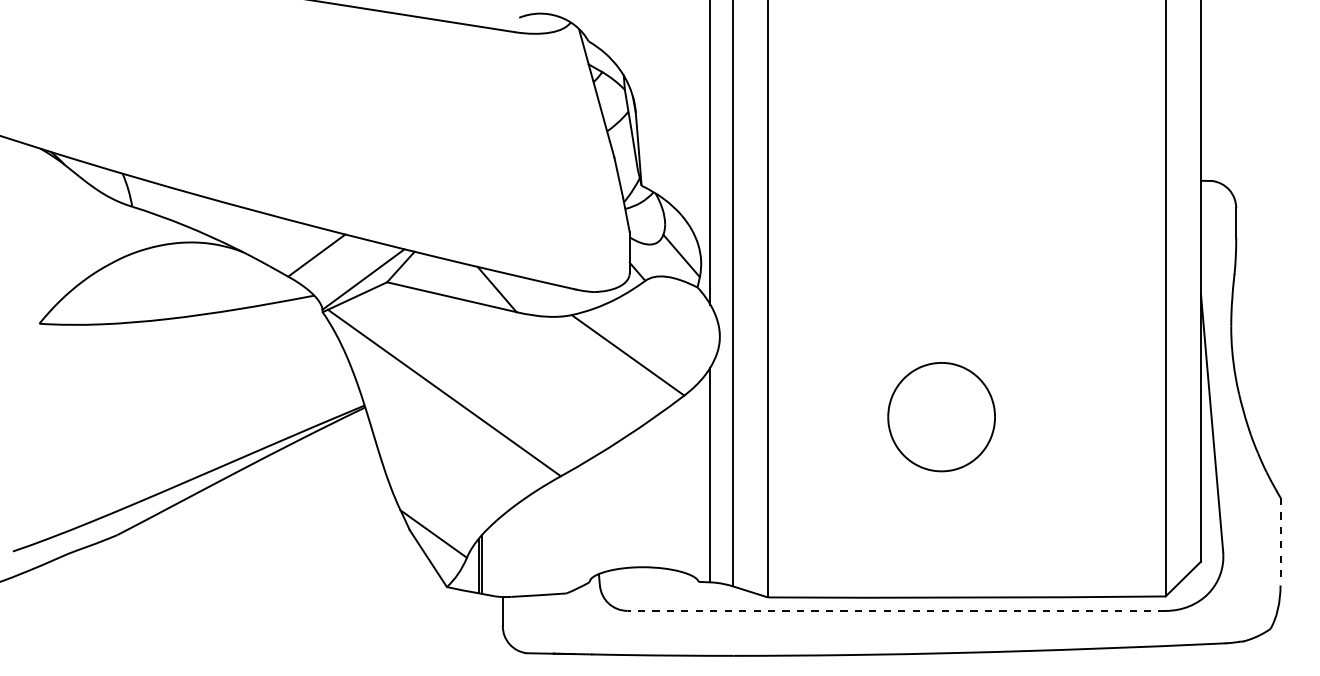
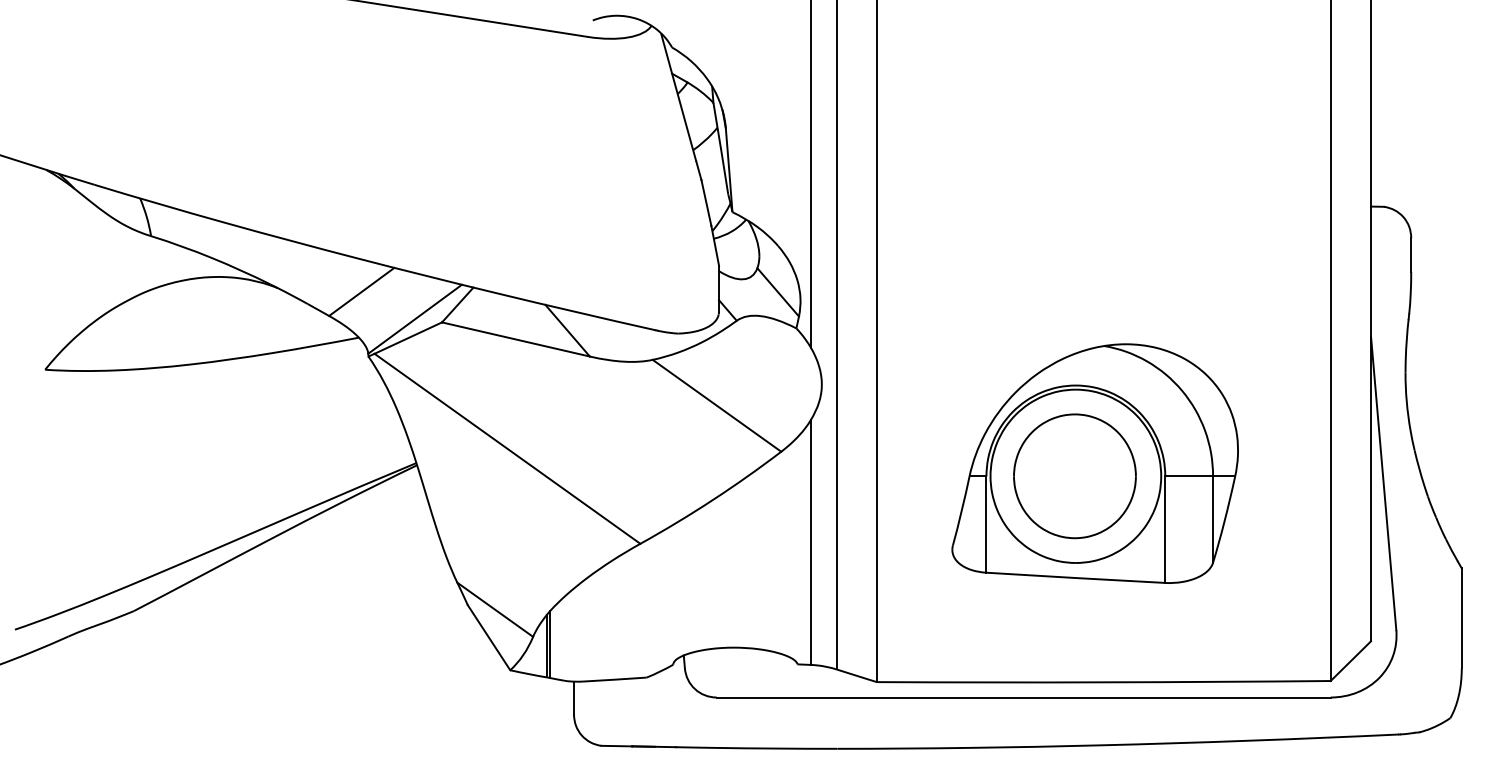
part: (958, 405) -> (1094, 463), added
line: (1280, 541) -> (1461, 618), dashed -> solid
line: (896, 610) -> (1023, 697), dashed -> solid

